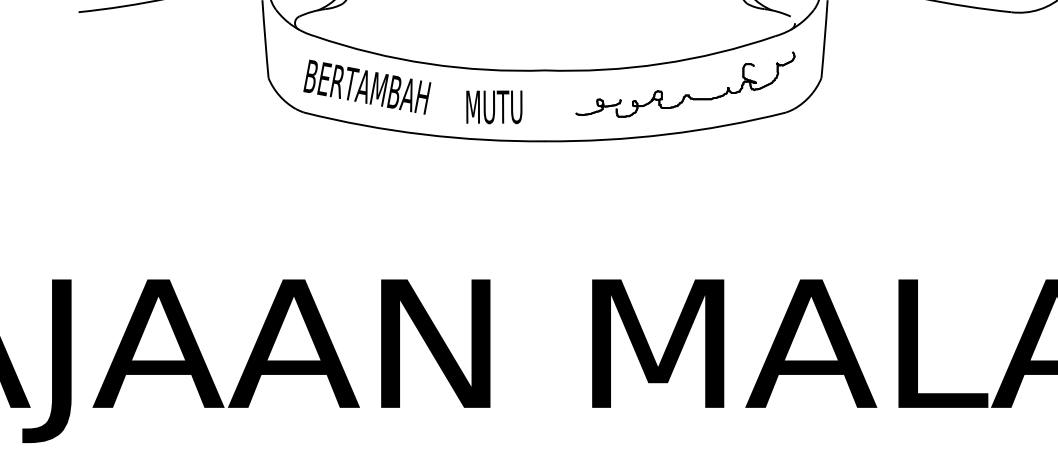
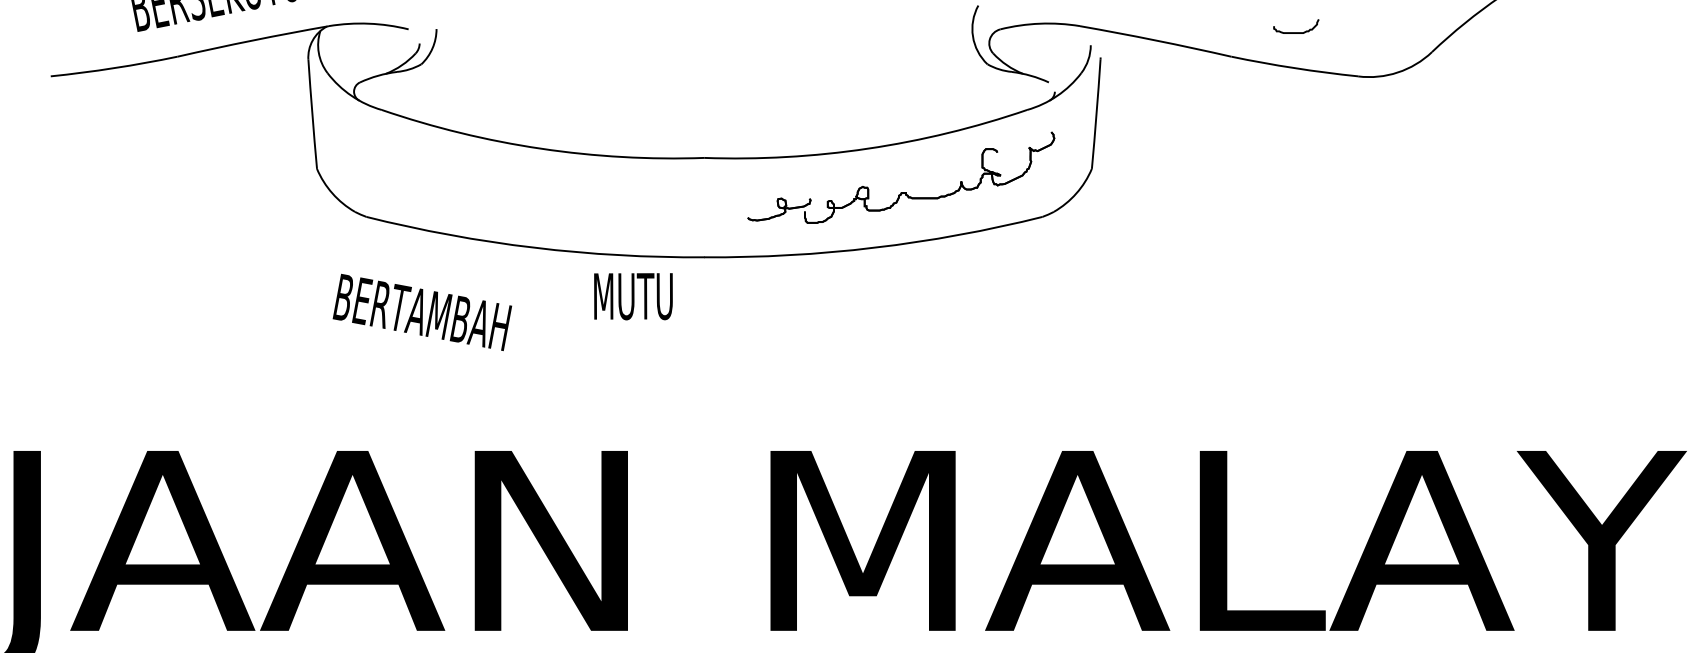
text: (367, 86) -> (422, 311), moved
text: (494, 107) -> (633, 296), moved

